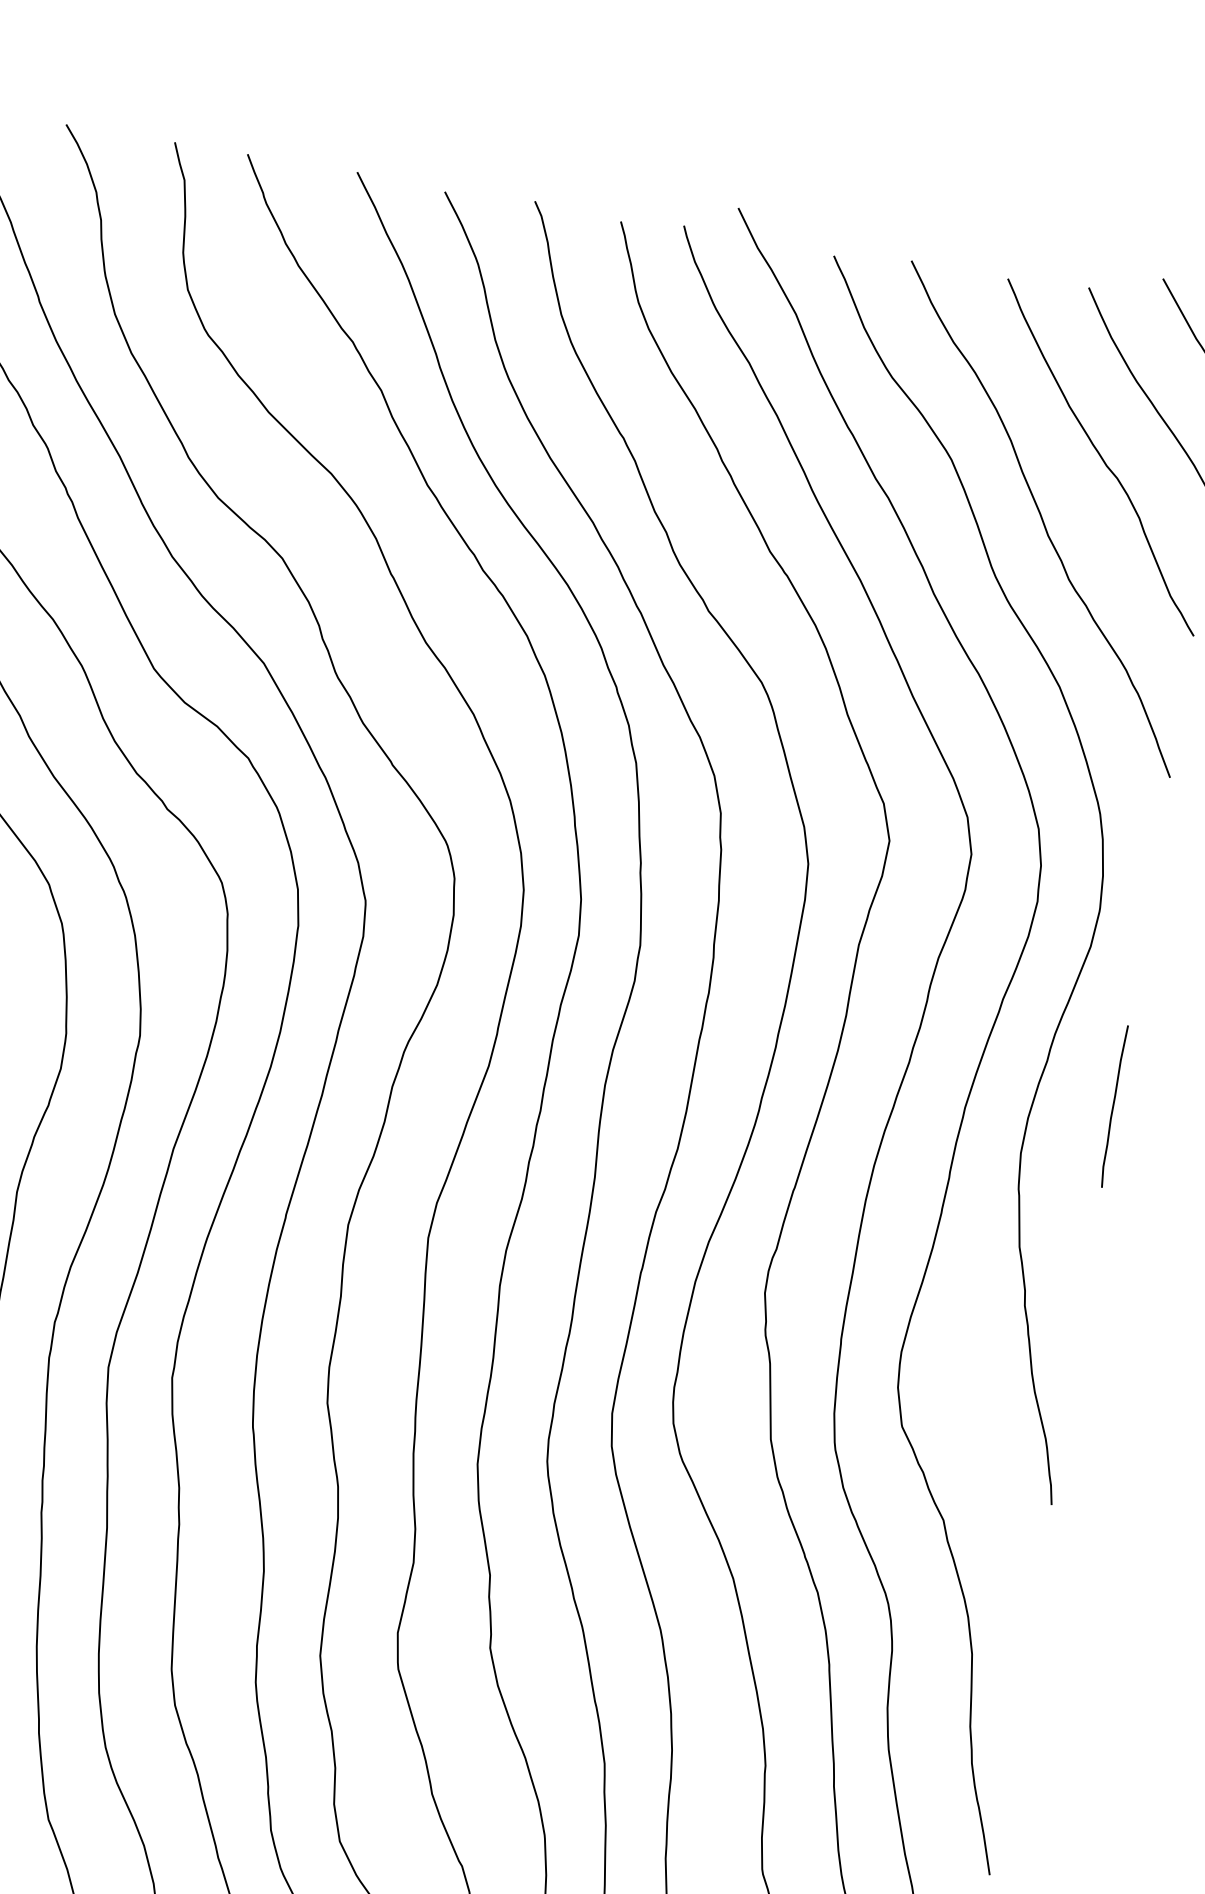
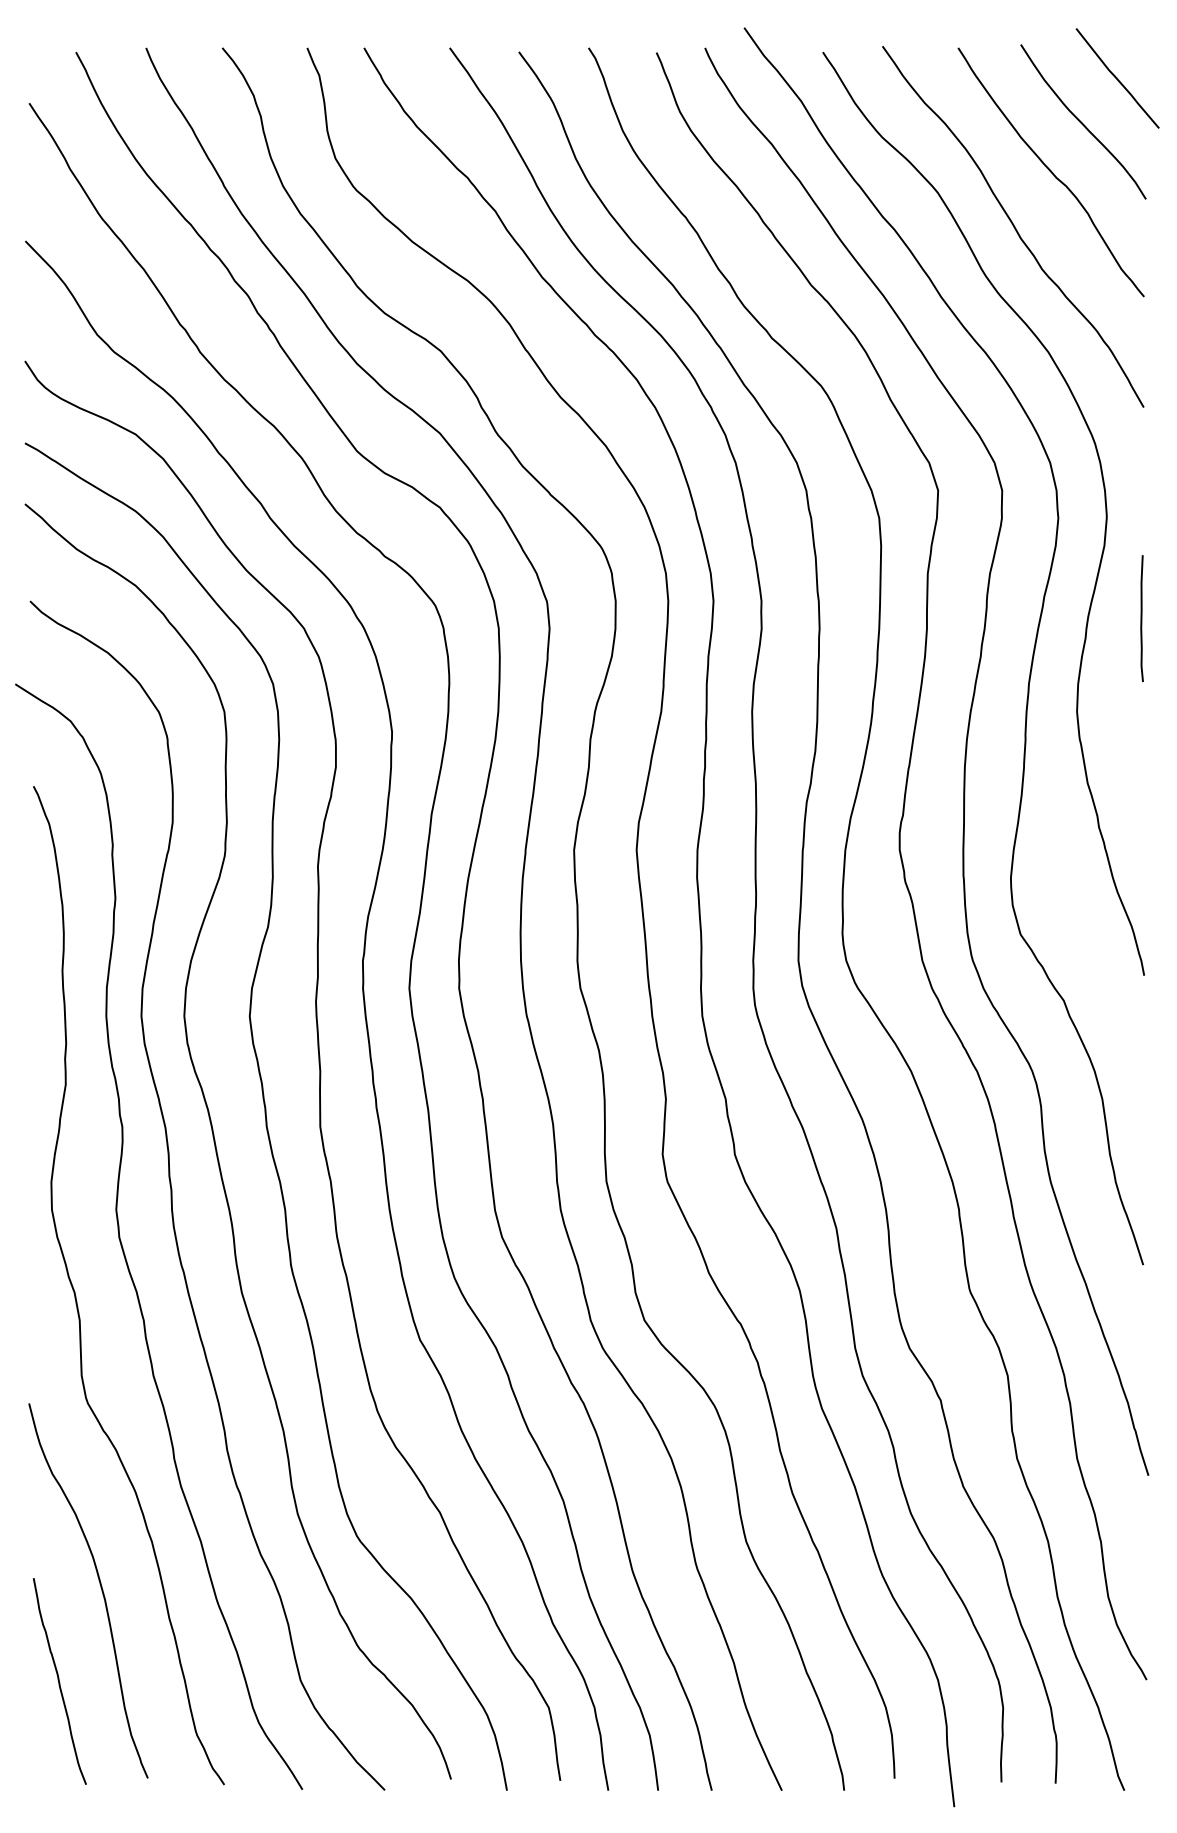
line: (1113, 1106) -> (1141, 618), moved

